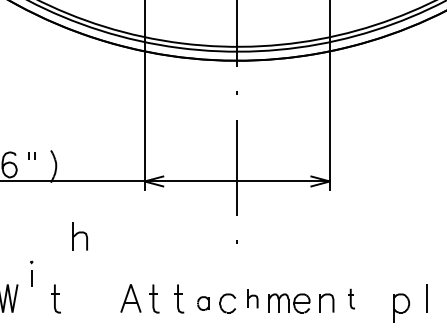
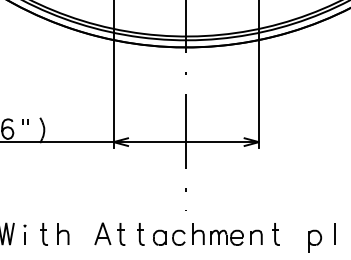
part: (79, 236) -> (62, 233), moved
part: (31, 273) -> (24, 234), moved
part: (252, 298) -> (198, 233), size x1.43
part: (351, 298) -> (275, 233), size x1.43
part: (203, 303) -> (159, 237), size x1.43

